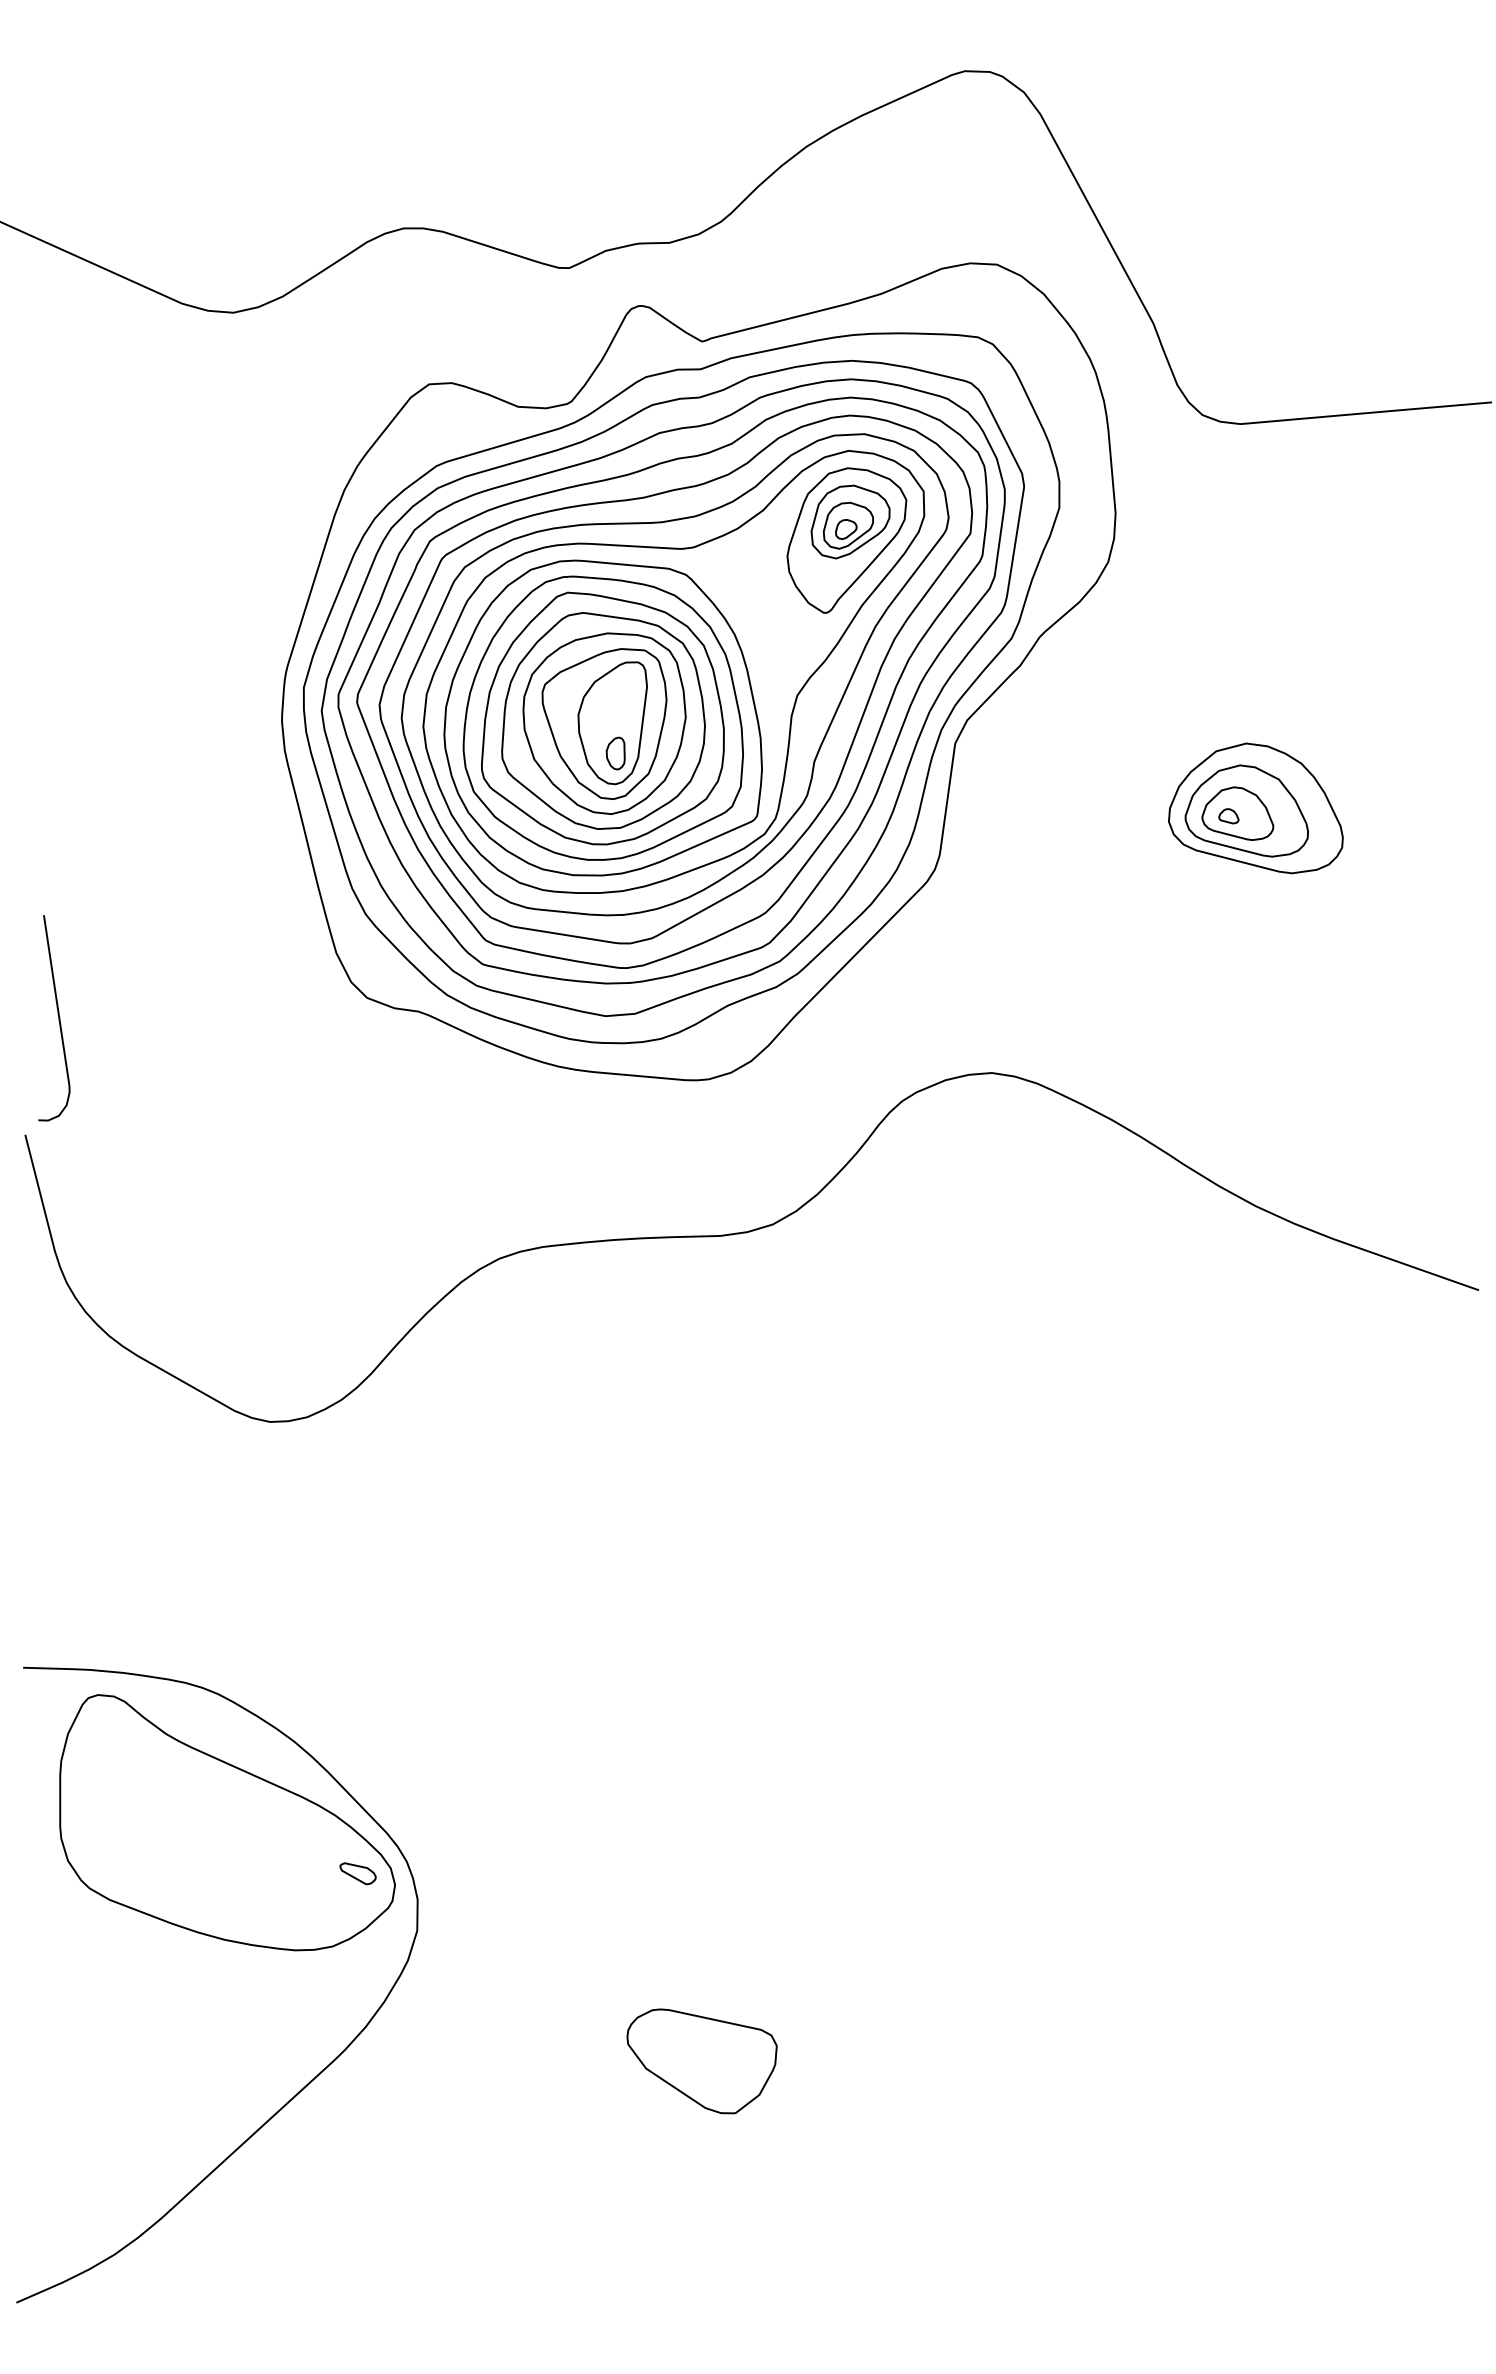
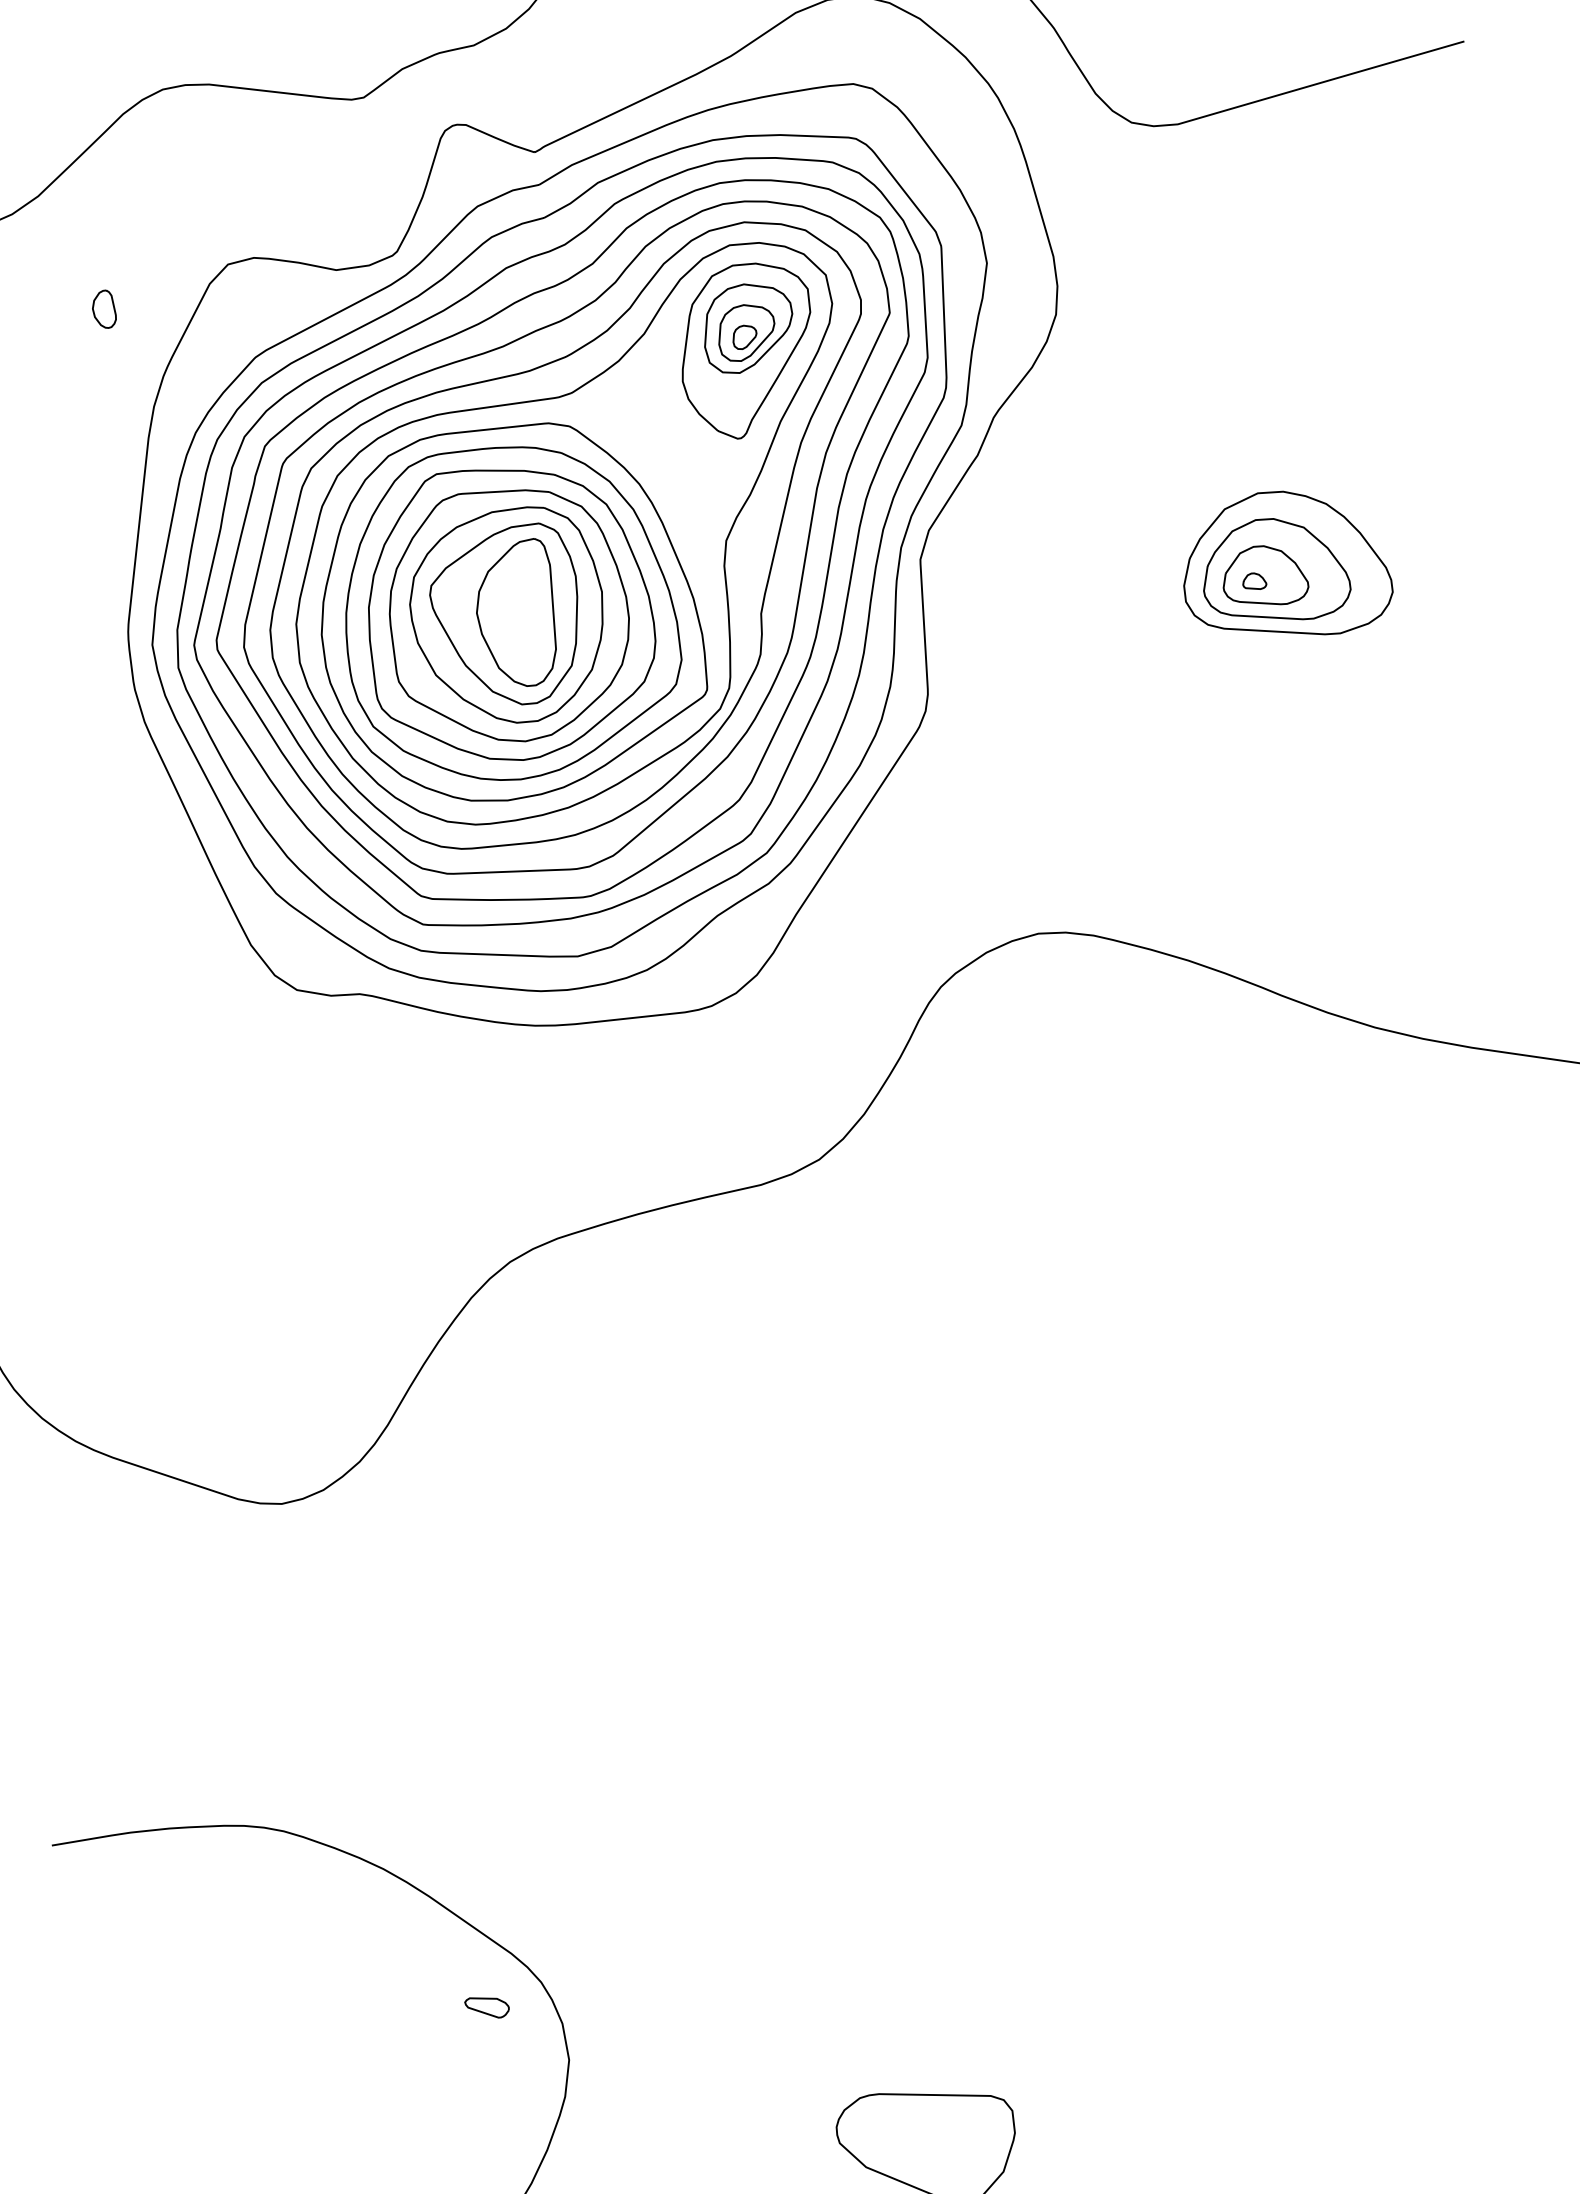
part: (615, 753) -> (103, 309), moved
part: (227, 1822) -> (324, 1978), removed

